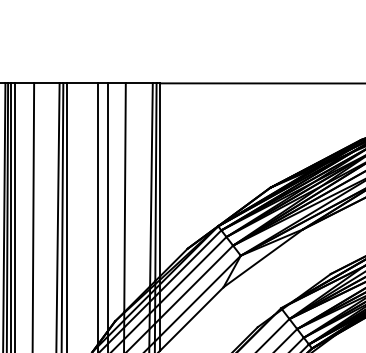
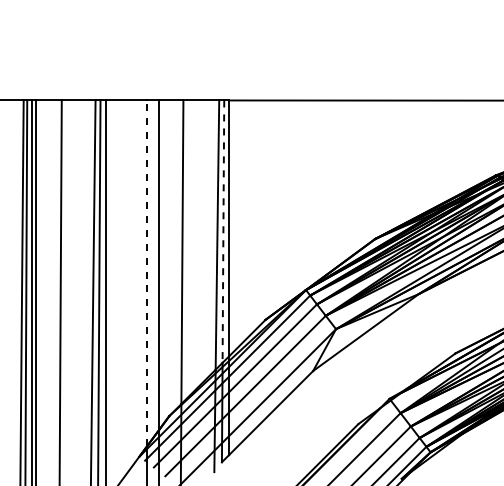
line: (156, 182) -> (223, 232), solid -> dashed
line: (98, 213) -> (147, 273), solid -> dashed

